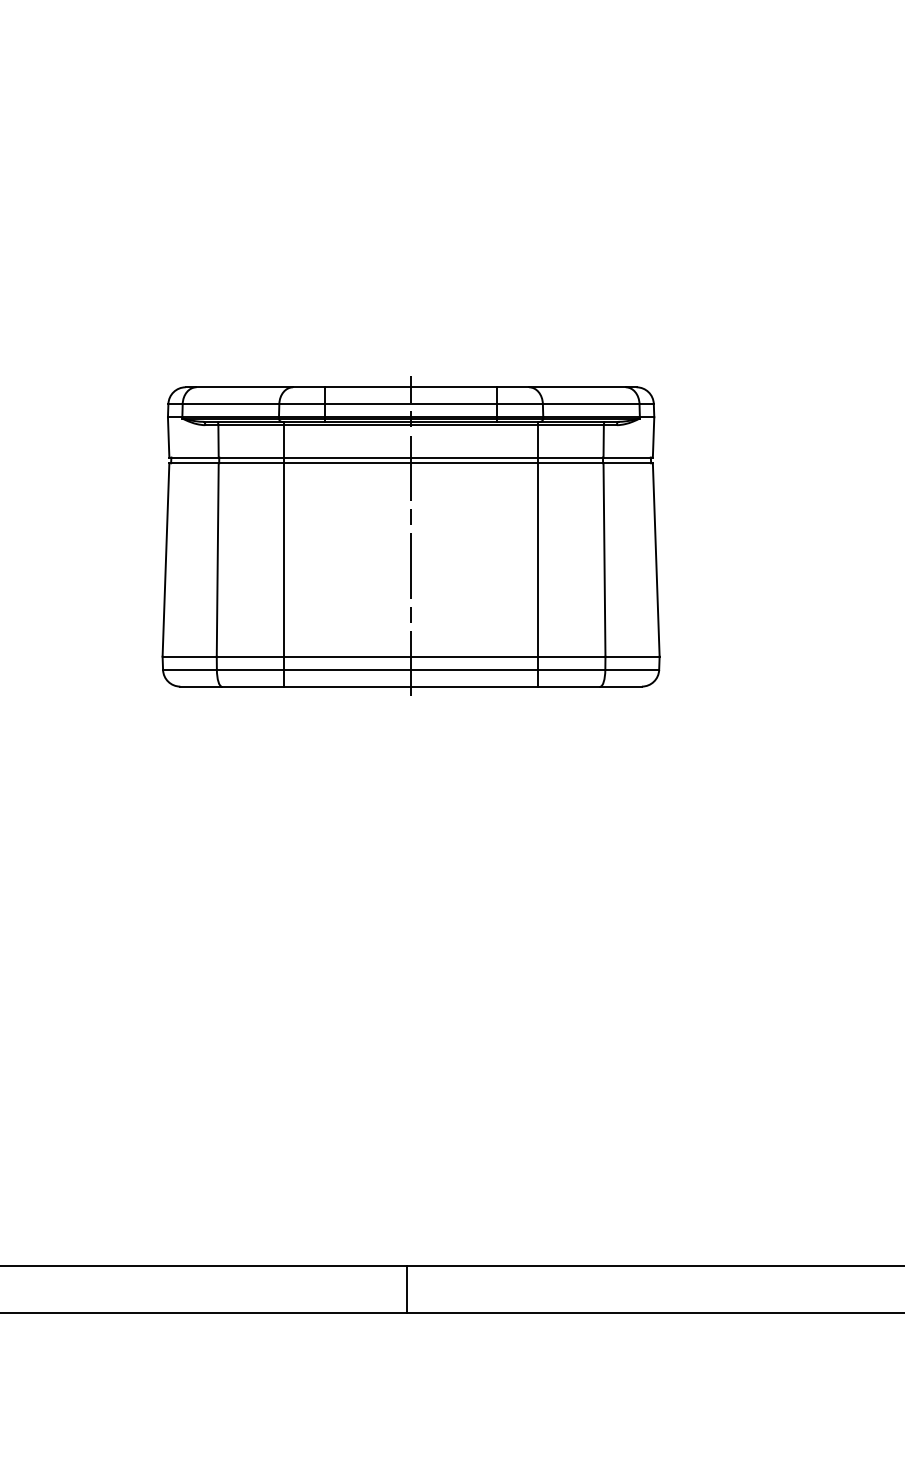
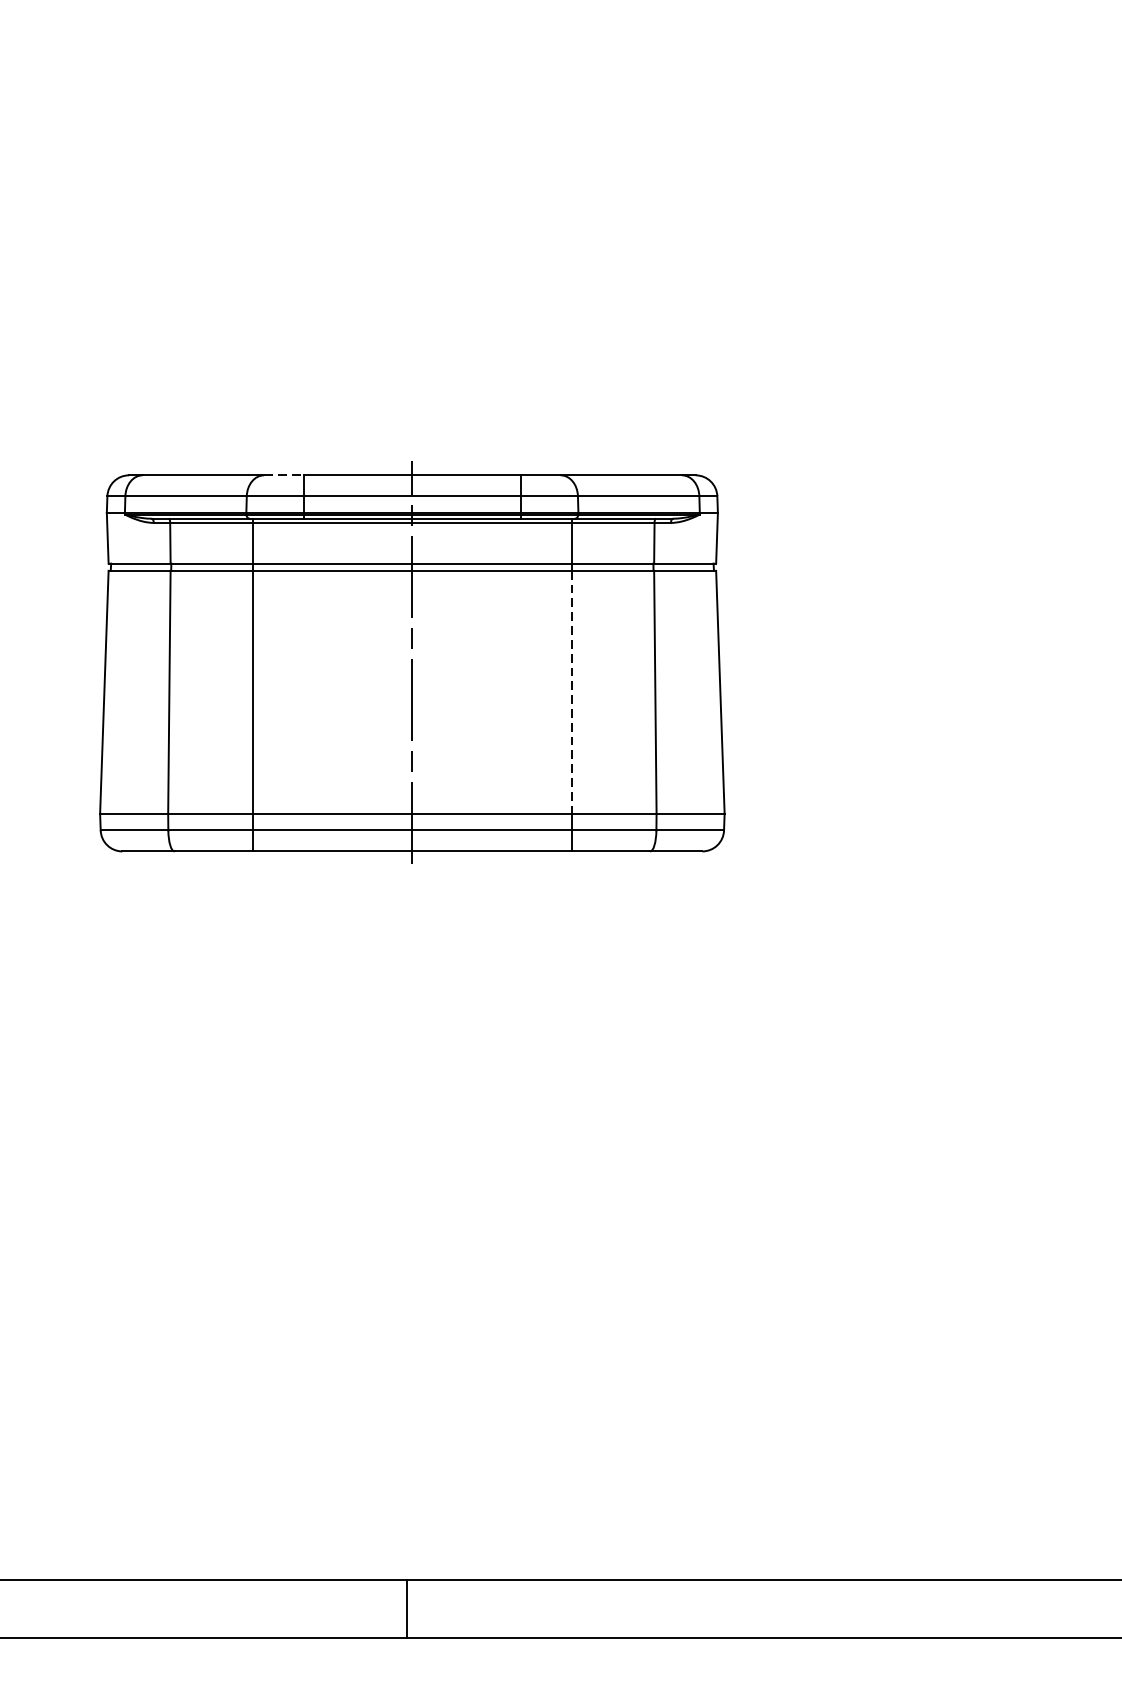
line: (308, 387) -> (283, 475), solid -> dashed
line: (537, 559) -> (571, 691), solid -> dashed

